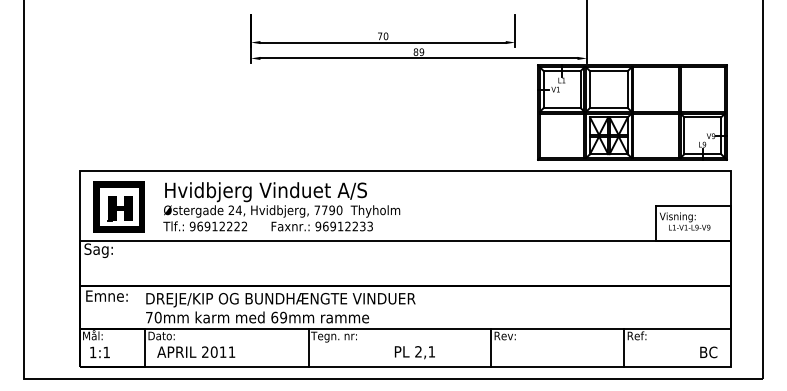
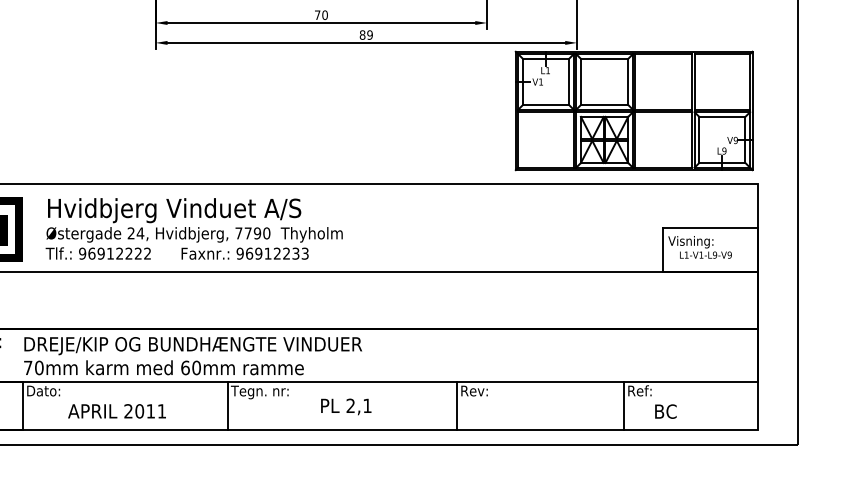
text: (283, 317) -> (196, 367), 69mm -> 60mm
text: (196, 351) -> (117, 410), moved
text: (414, 352) -> (345, 406), moved
text: (708, 352) -> (665, 411), moved

